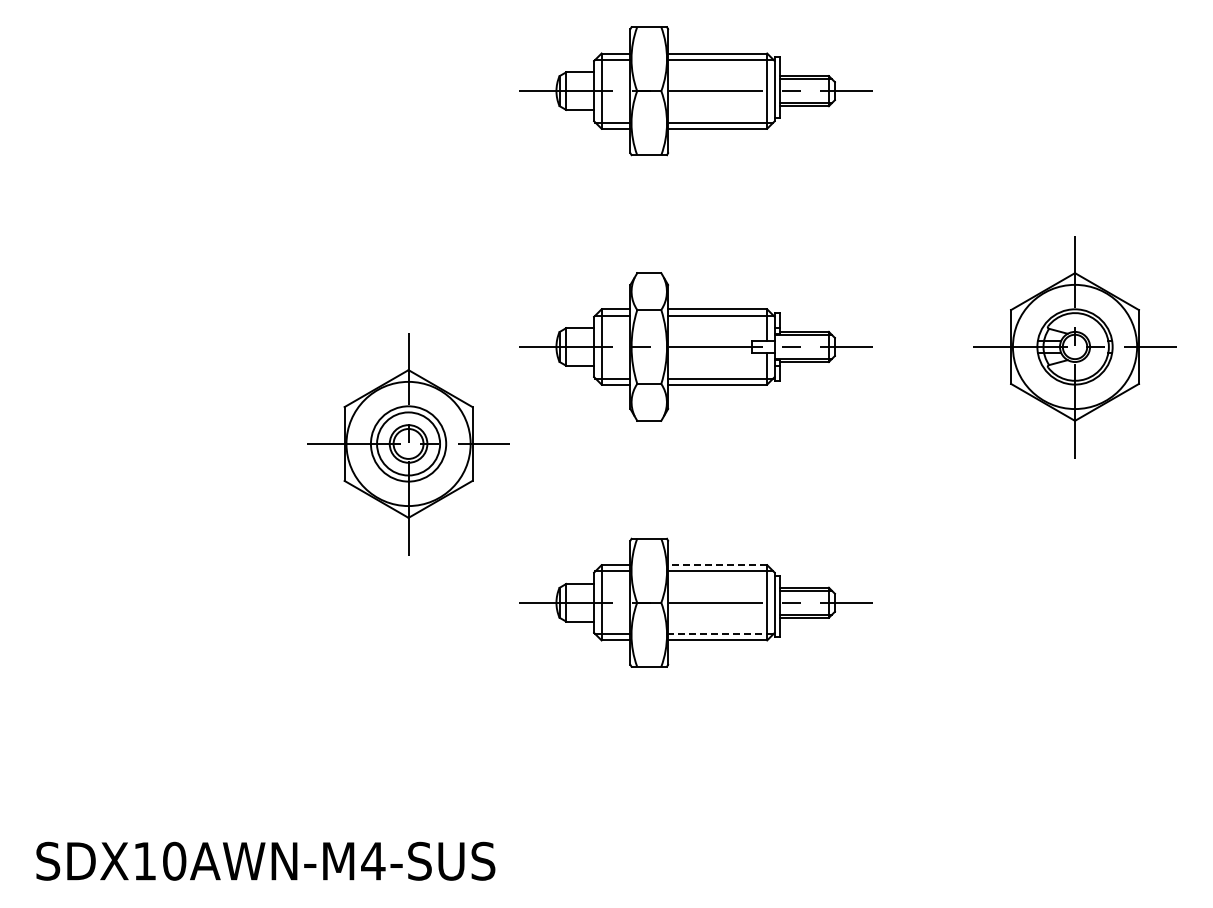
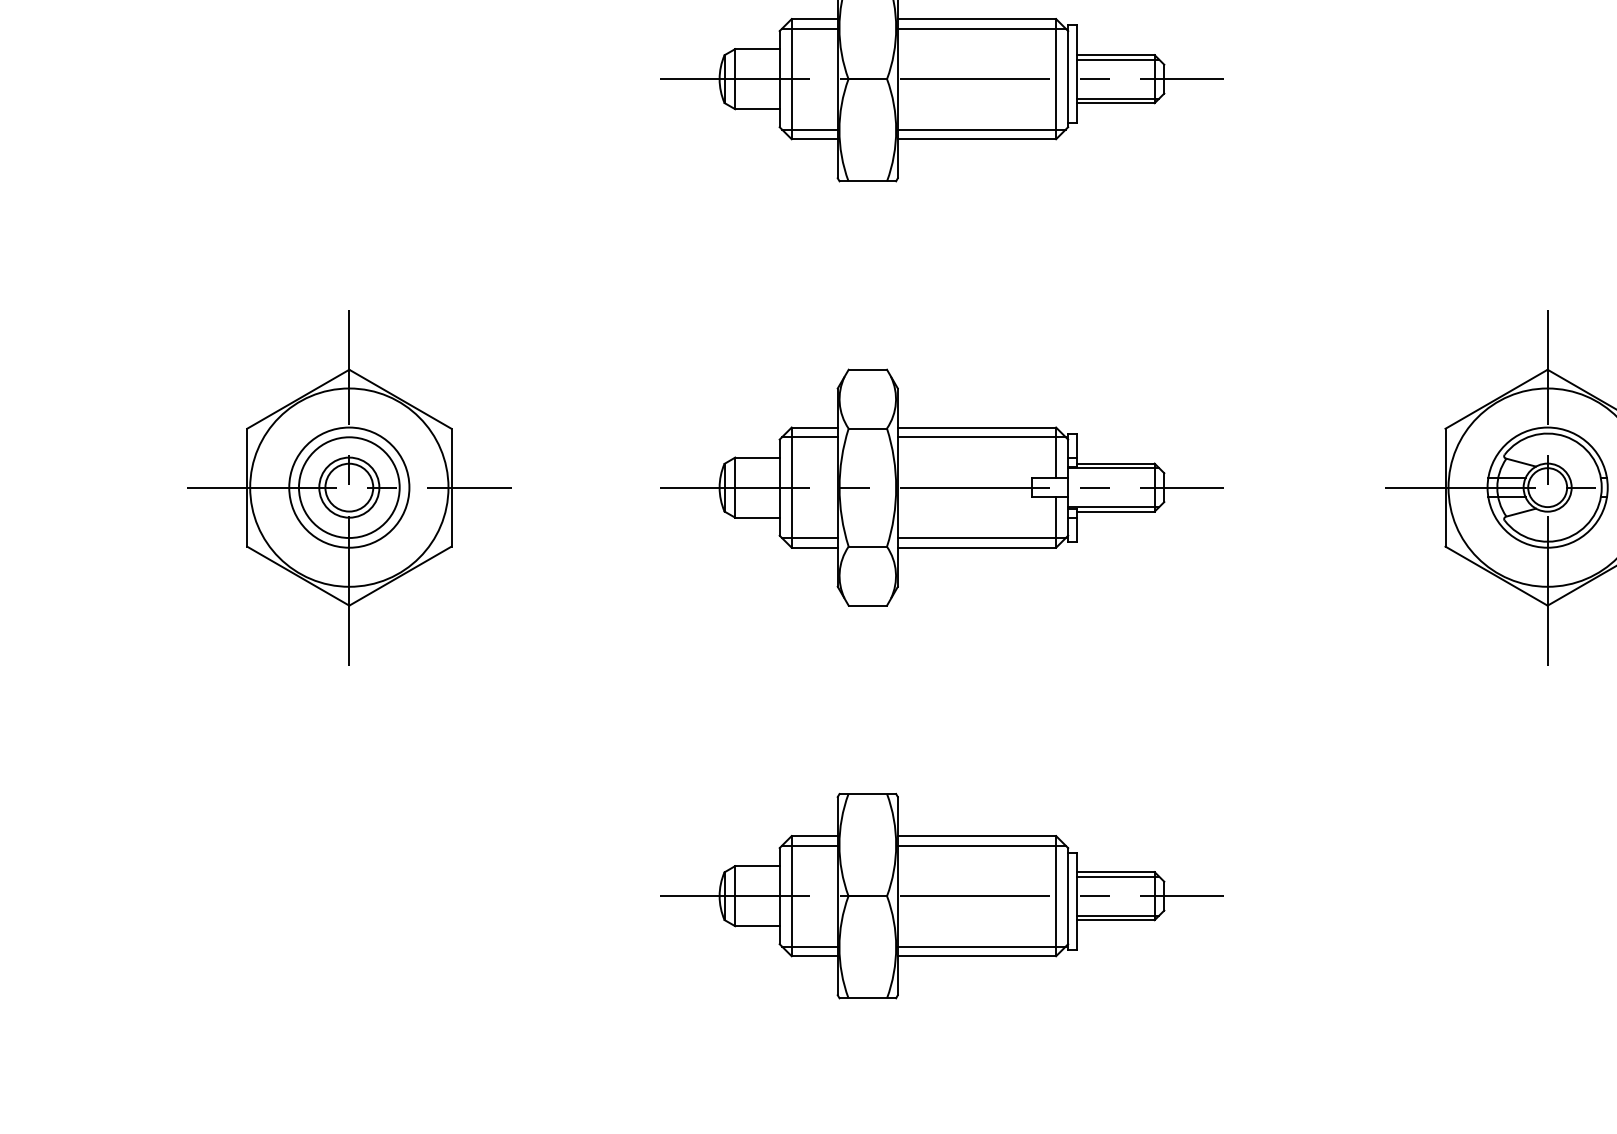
part: (408, 444) -> (349, 488), moved
line: (717, 565) -> (976, 836), dashed -> solid
line: (720, 634) -> (981, 946), dashed -> solid

